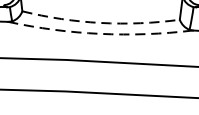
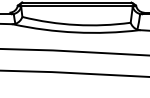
arc: (101, 22) -> (76, 24), dashed -> solid
arc: (99, 33) -> (75, 32), dashed -> solid

